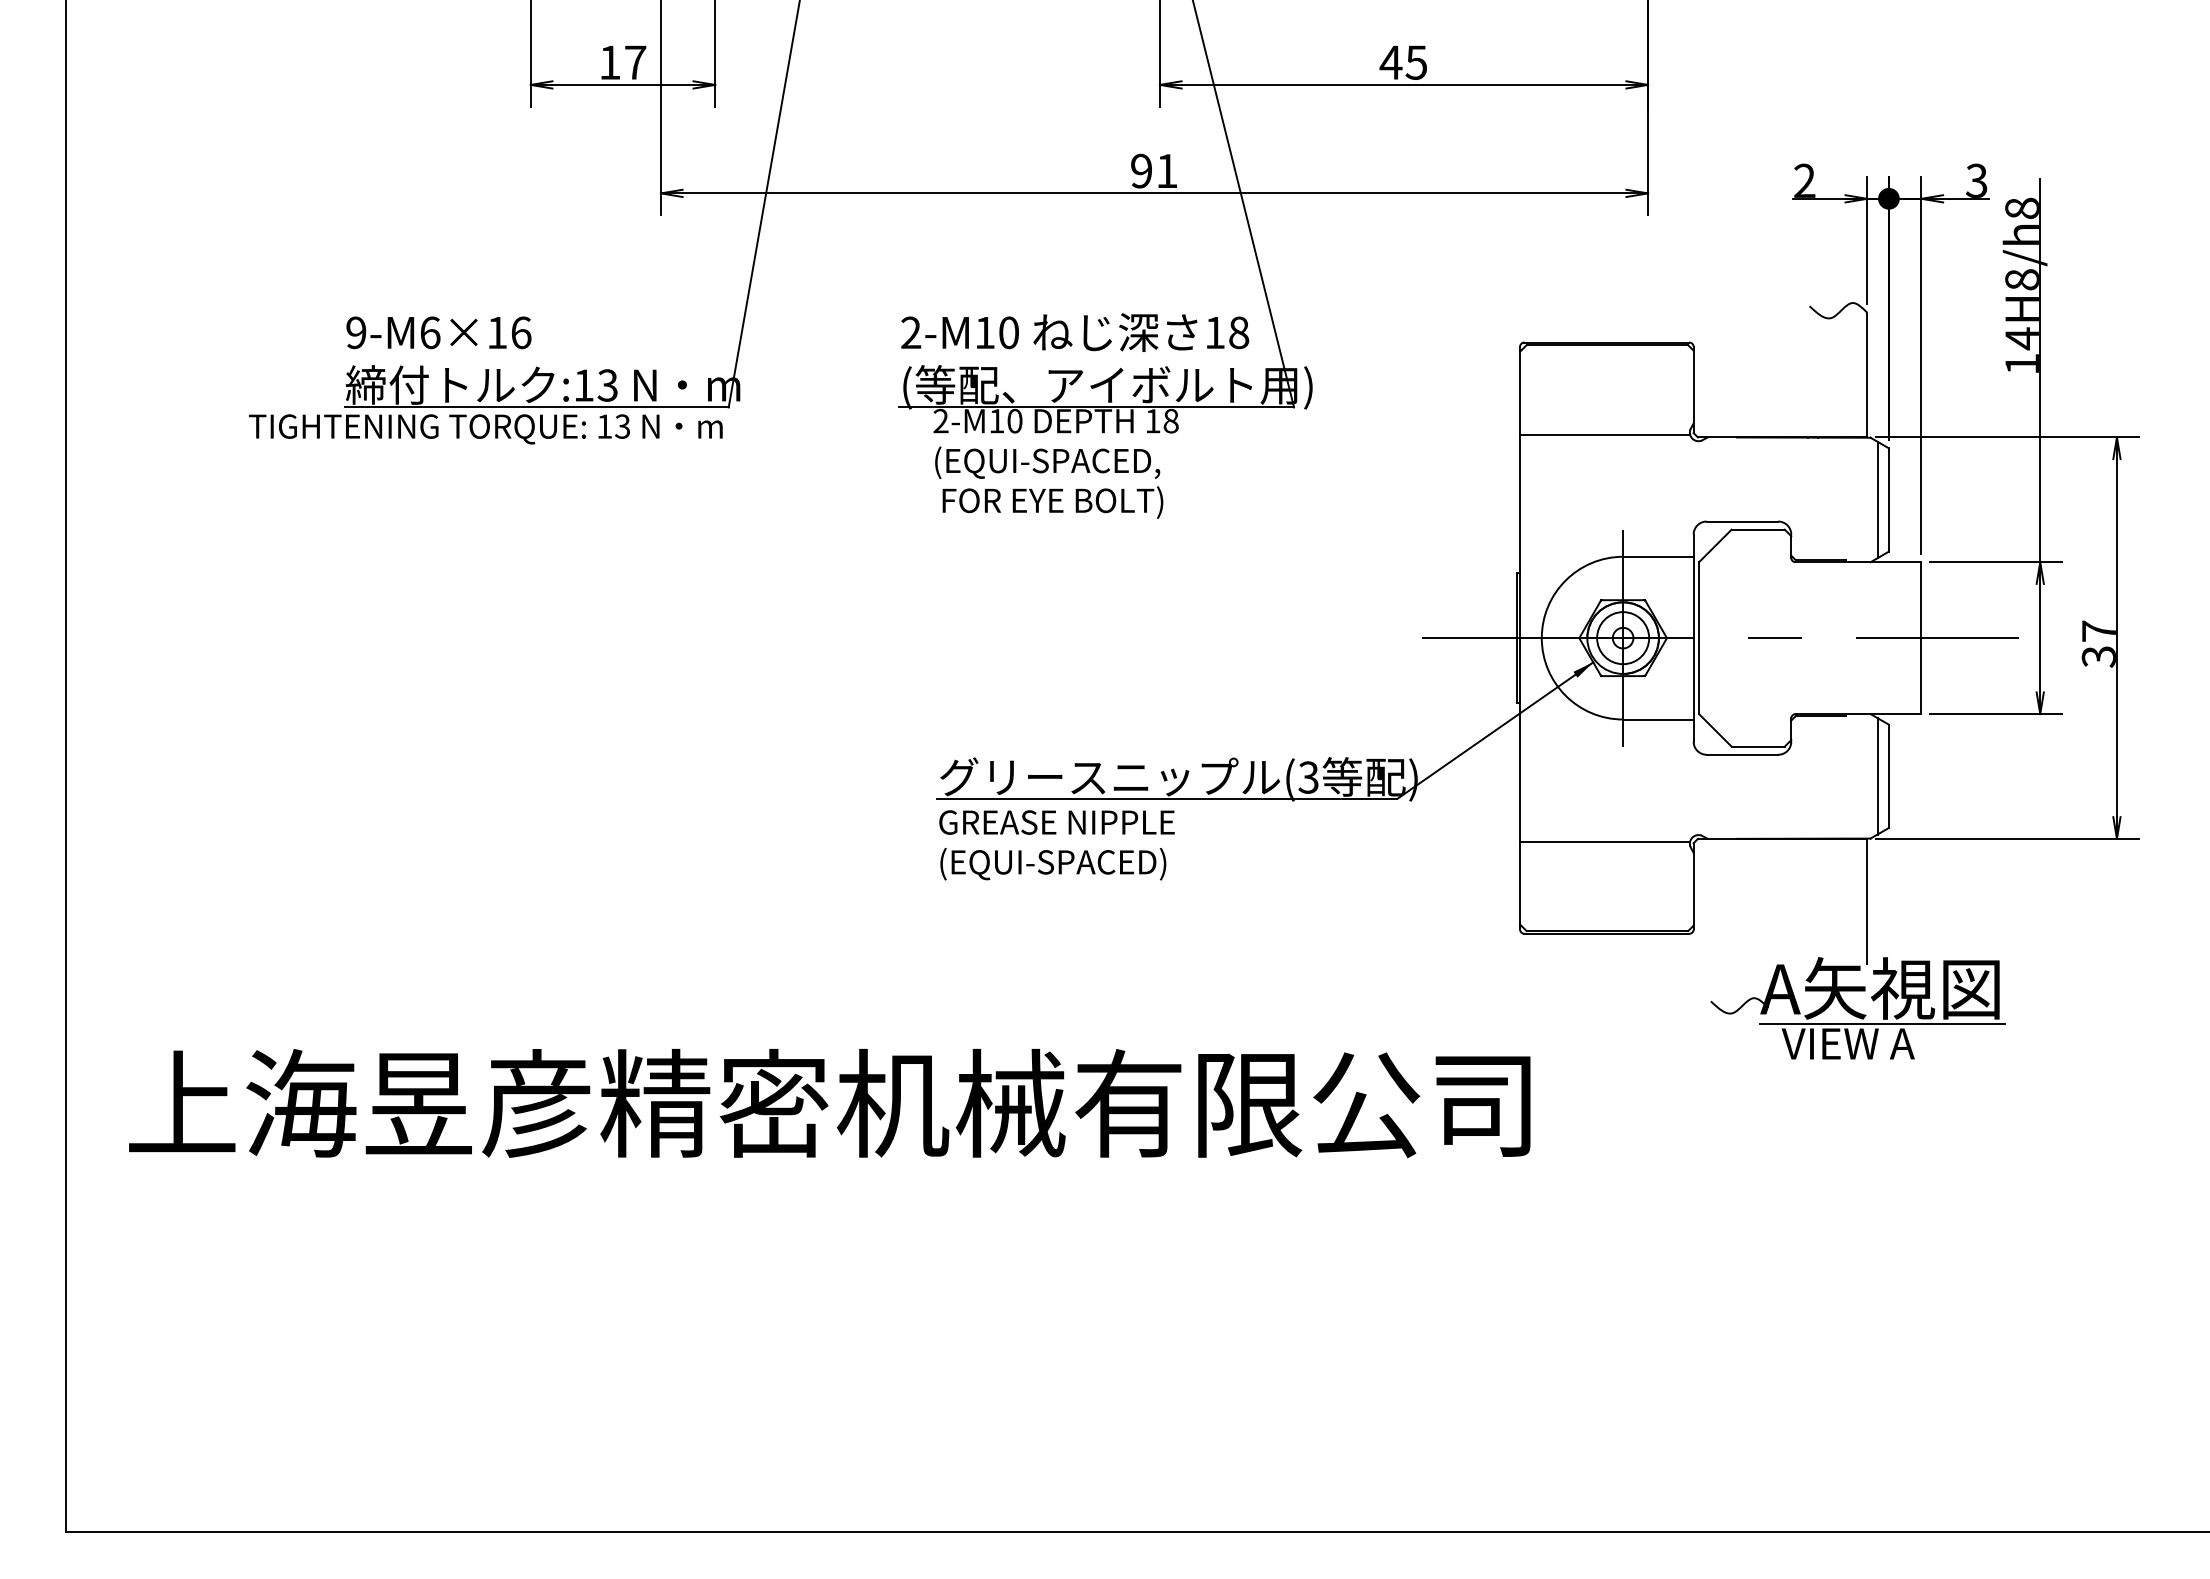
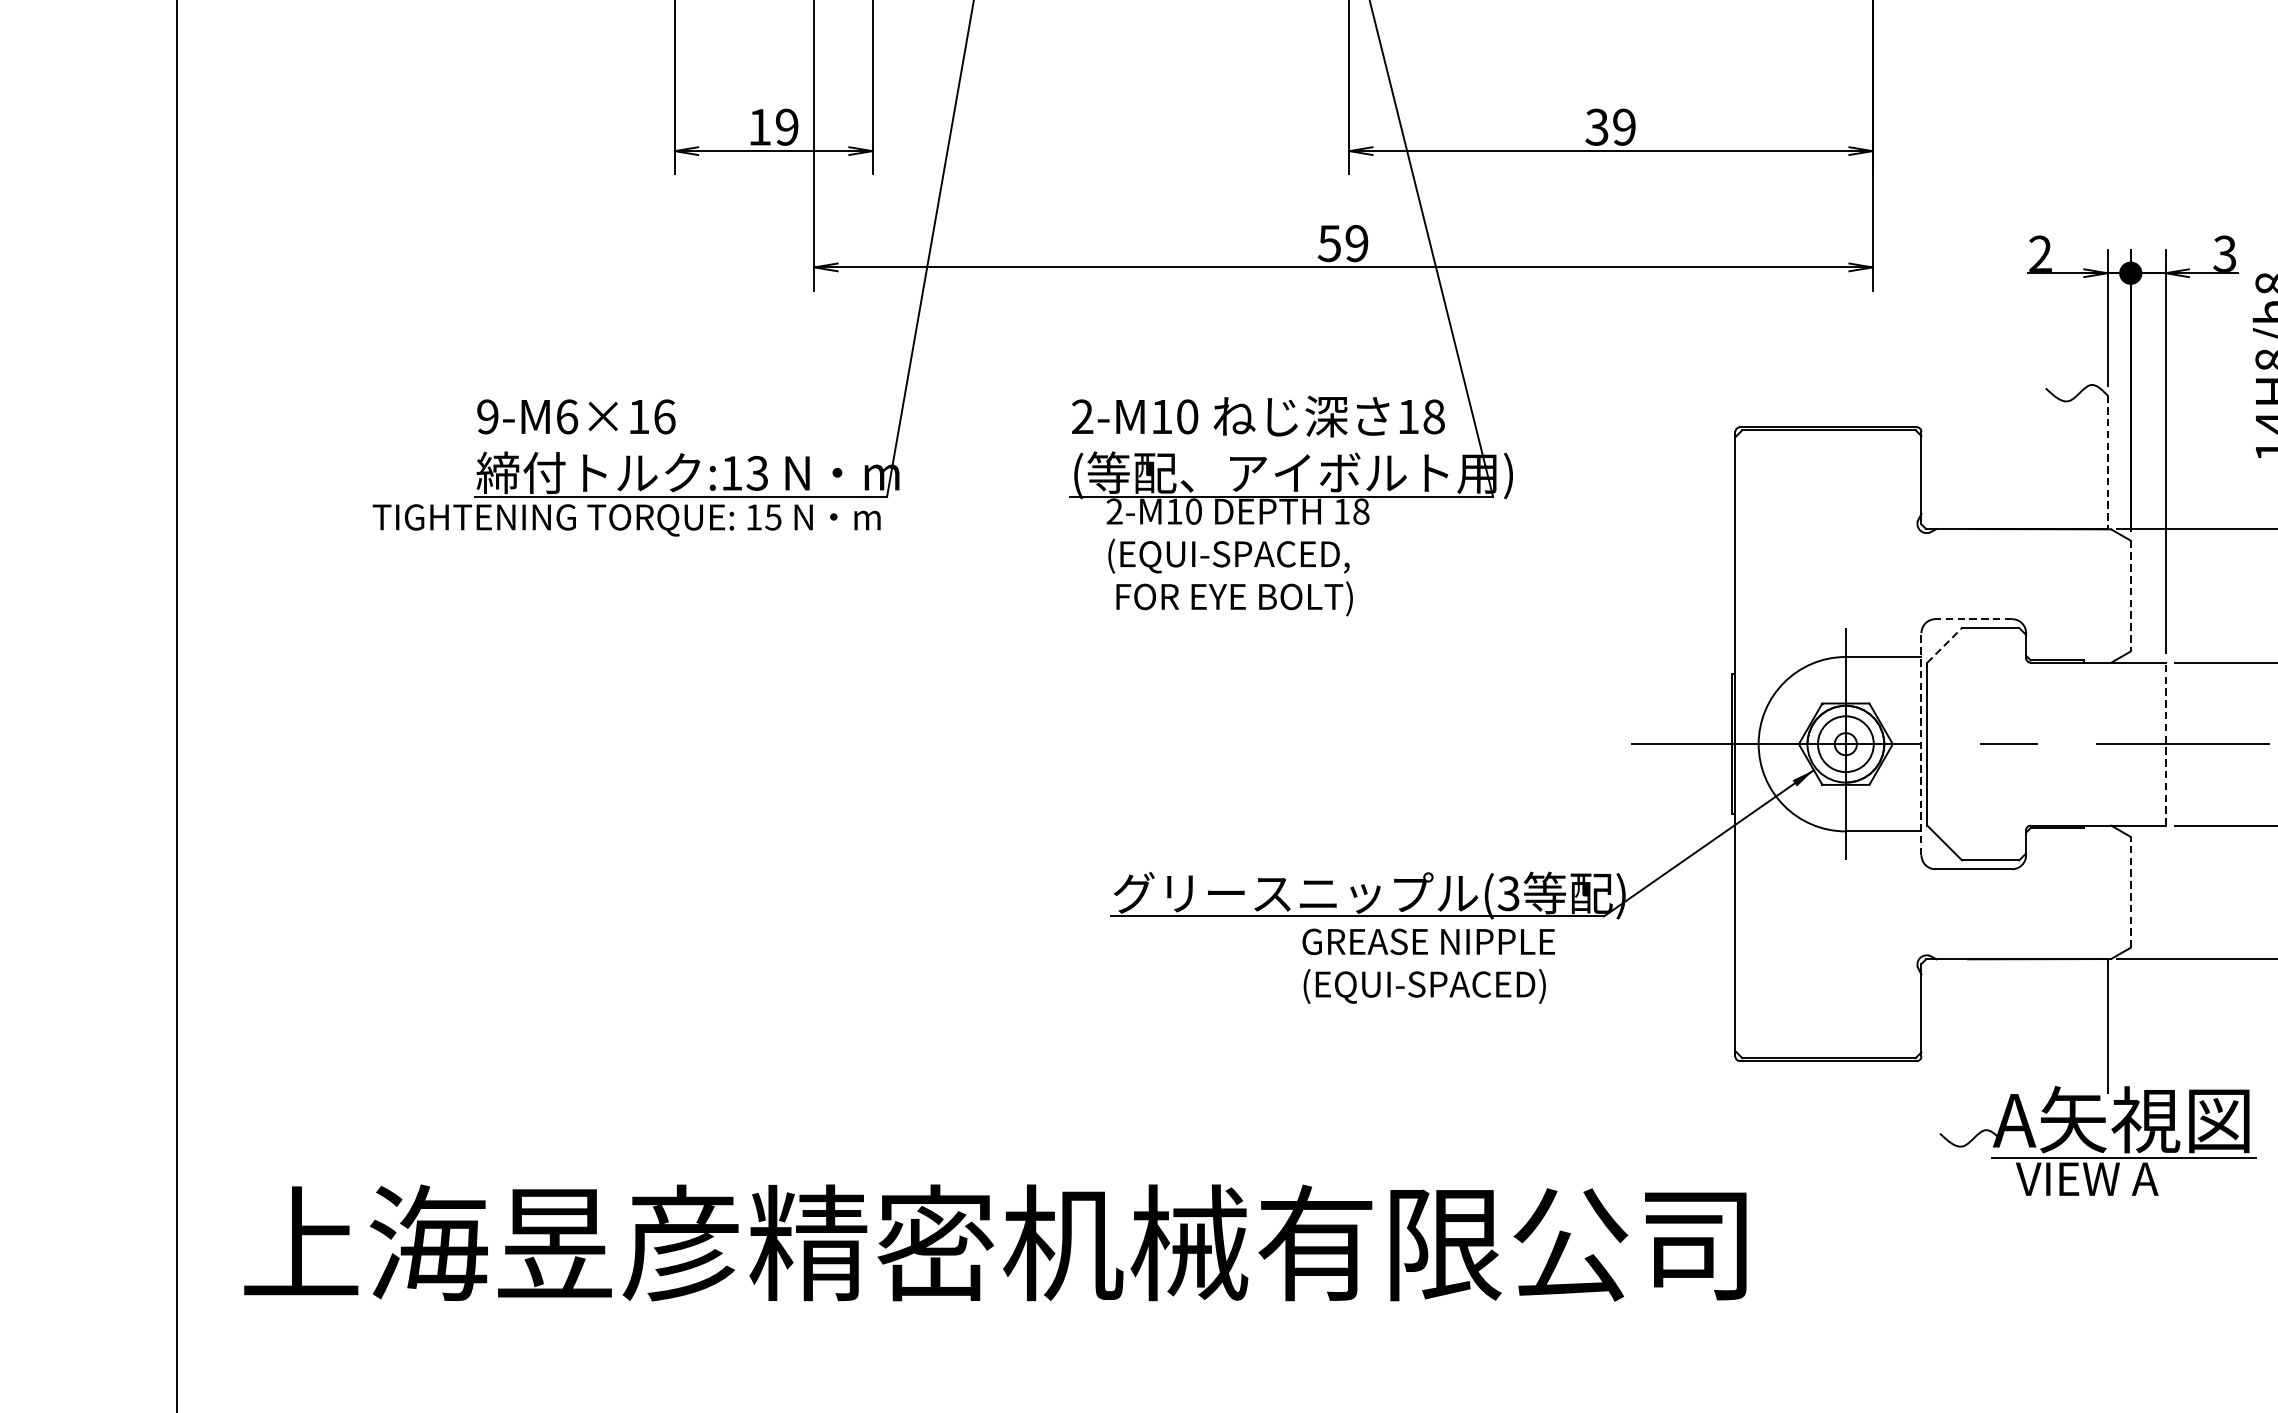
text: (635, 62) -> (787, 127), 17 -> 19
text: (1402, 62) -> (1609, 127), 45 -> 39
text: (1153, 170) -> (1342, 242), 91 -> 59
line: (1867, 375) -> (2107, 462), solid -> dashed
text: (622, 426) -> (773, 517), 13 -> 15
line: (1605, 434) -> (1826, 525), removed
line: (1877, 499) -> (2118, 595), removed
line: (1888, 499) -> (2130, 595), solid -> dashed
line: (1742, 521) -> (1973, 619), solid -> dashed
line: (1715, 545) -> (1944, 644), solid -> dashed
line: (1693, 638) -> (1921, 744), solid -> dashed
line: (1921, 638) -> (2165, 744), solid -> dashed
line: (1877, 776) -> (2118, 892), removed
line: (1888, 776) -> (2130, 892), solid -> dashed
line: (1605, 841) -> (1826, 962), removed
text: (1056, 845) -> (1428, 966), moved

